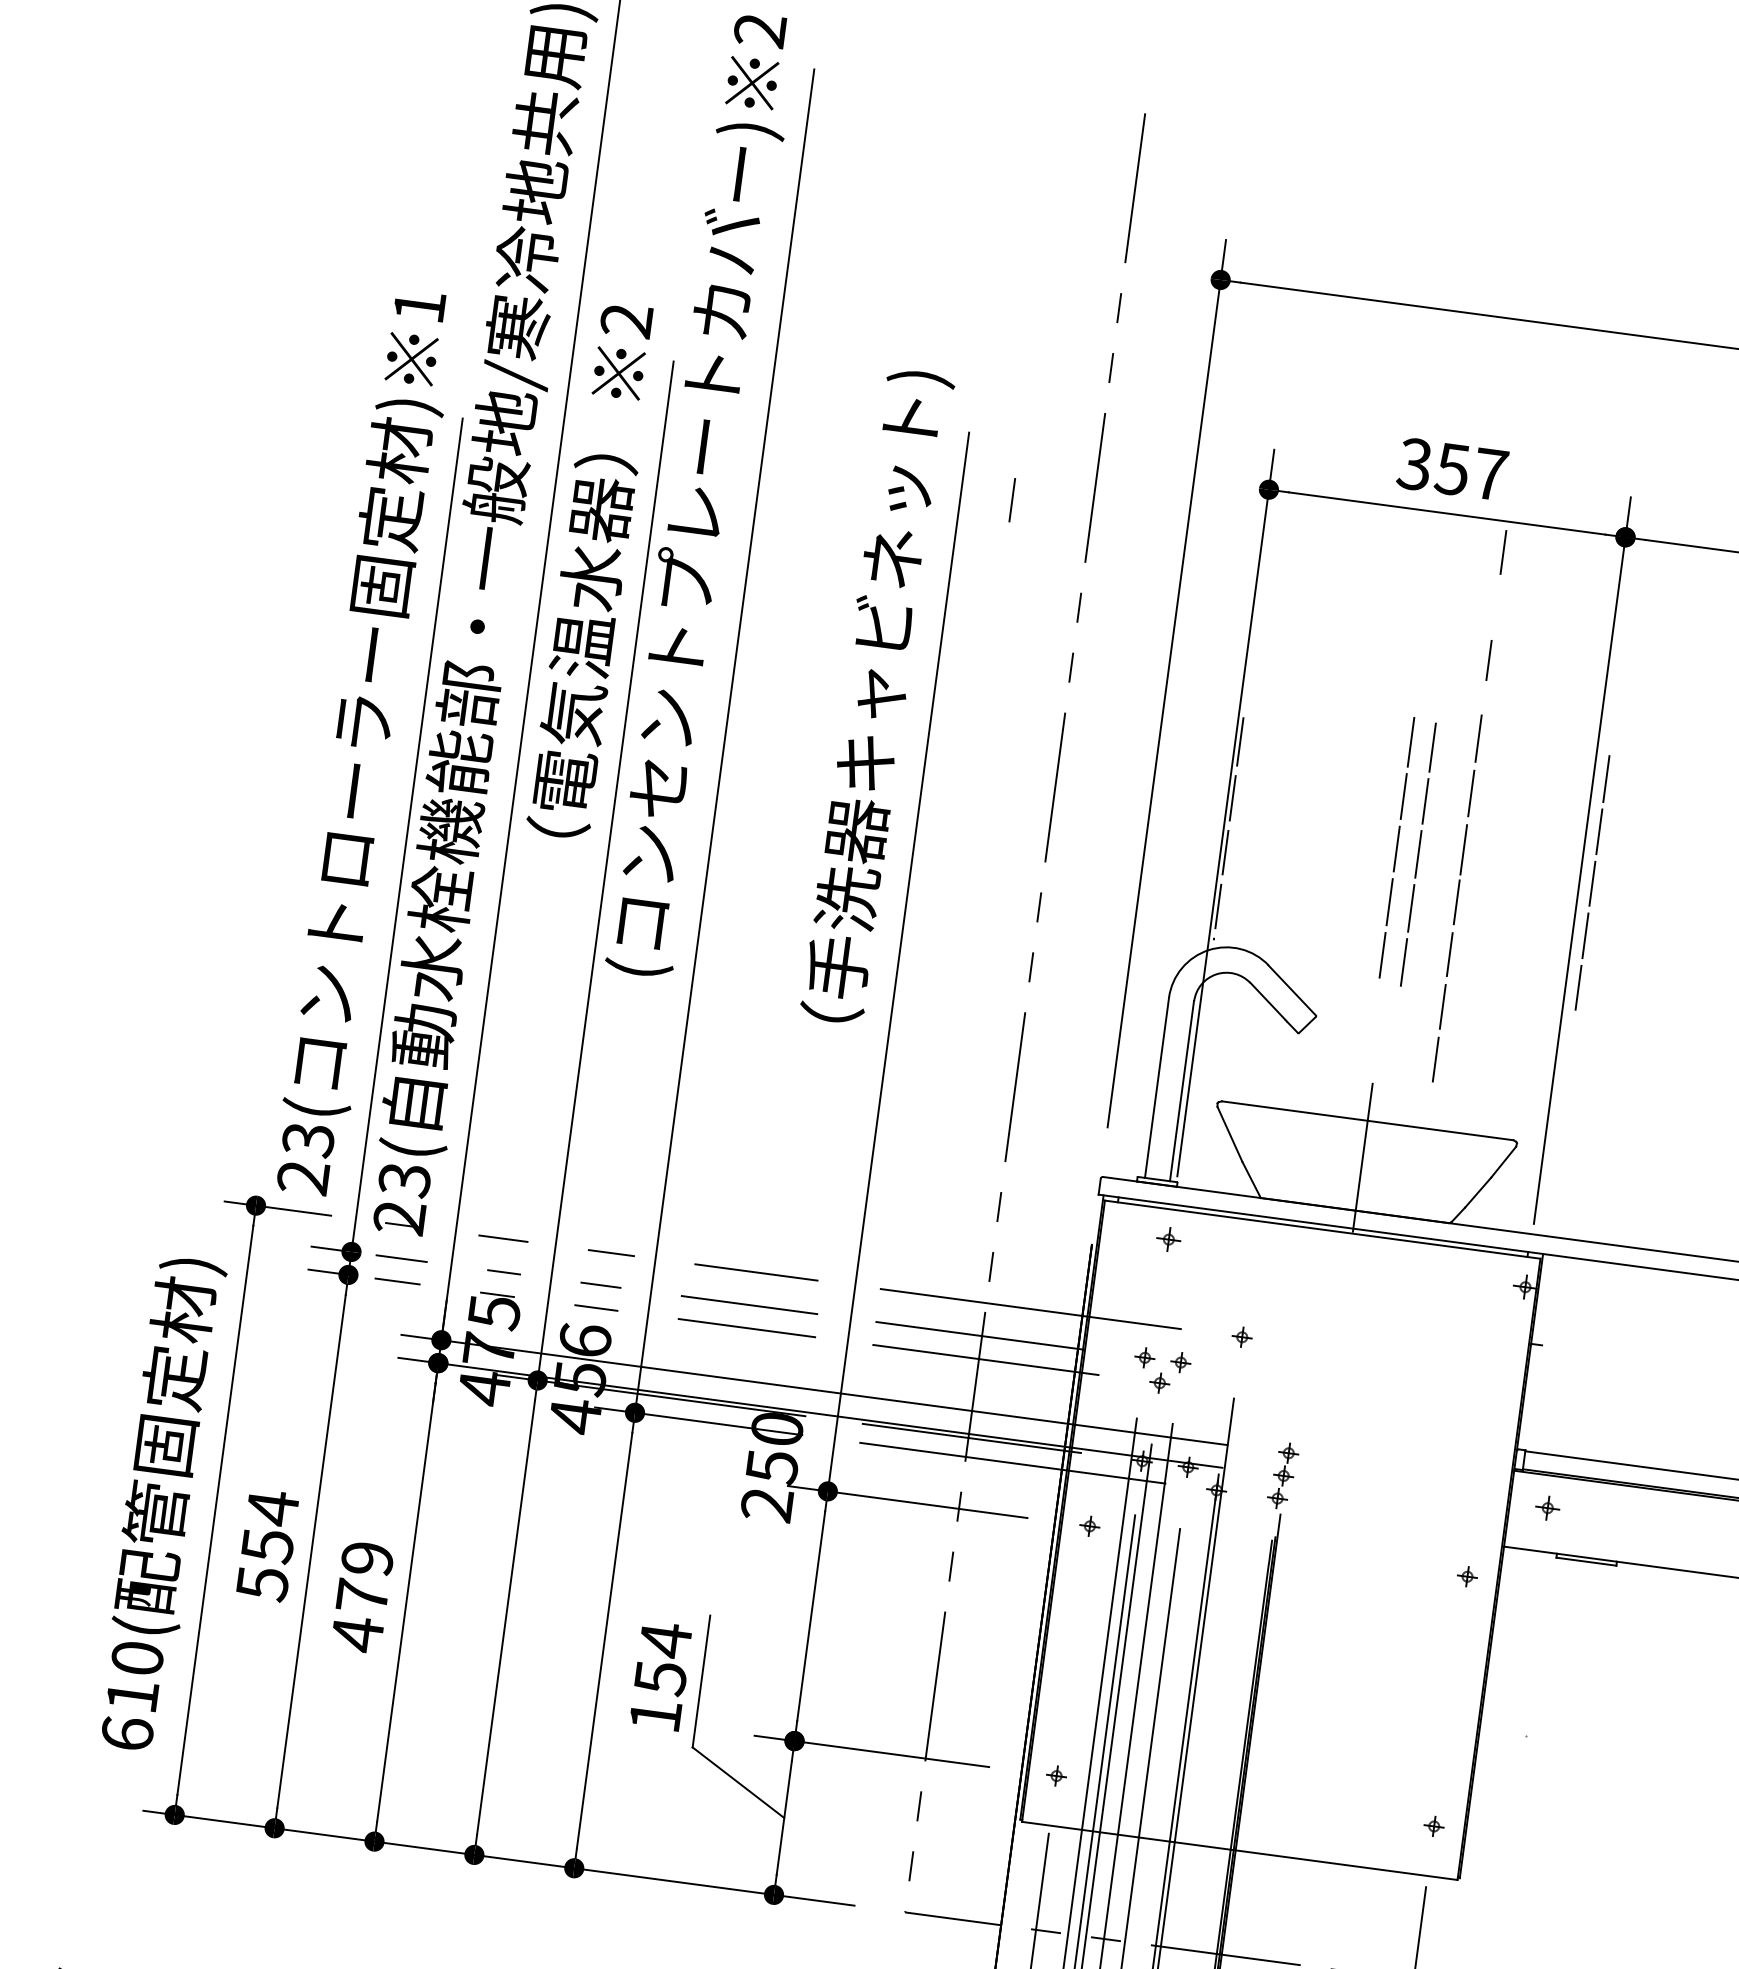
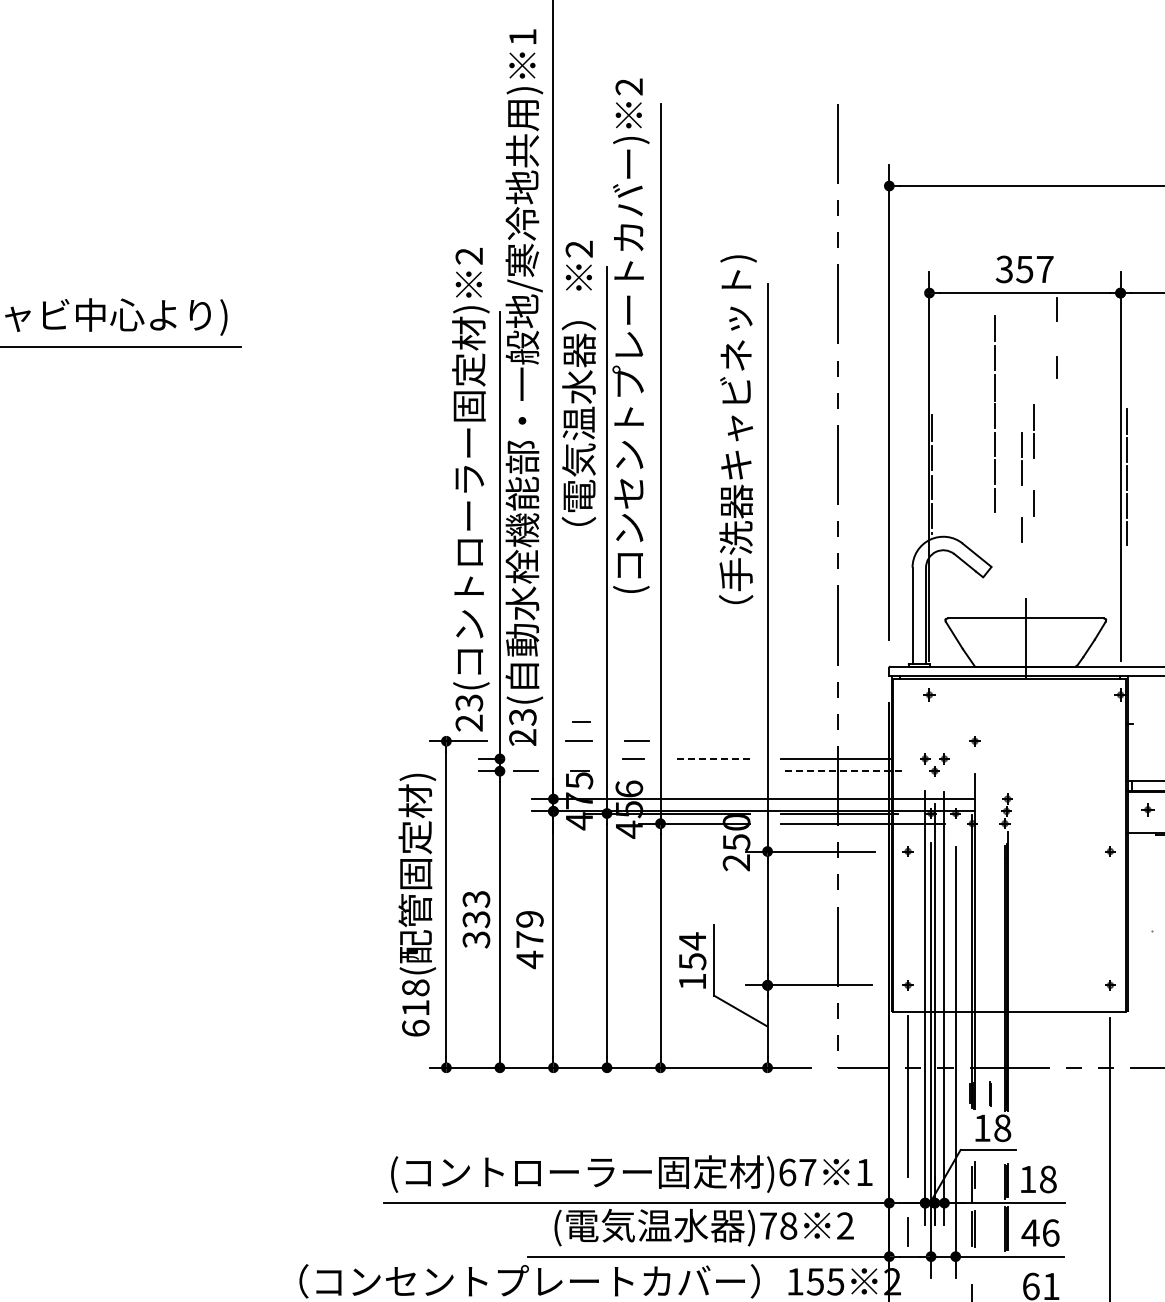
text: (418, 304) -> (468, 255), 1 -> 2
line: (1011, 499) -> (794, 316), removed
line: (1411, 743) -> (1022, 416), removed
line: (1417, 854) -> (1033, 474), removed
line: (1455, 897) -> (994, 413), moved
line: (1390, 901) -> (1022, 501), removed
line: (1403, 962) -> (1033, 532), removed
line: (401, 1257) -> (526, 758), removed
line: (503, 1271) -> (581, 721), moved
line: (756, 1272) -> (714, 741), removed
line: (748, 1304) -> (712, 758), solid -> dashed
line: (595, 1306) -> (632, 770), removed
line: (1030, 1309) -> (861, 741), removed
line: (746, 1328) -> (713, 771), removed
line: (985, 1360) -> (841, 771), solid -> dashed
text: (268, 1543) -> (476, 918), 554 -> 333
text: (137, 1657) -> (415, 987), 610( -> 618(

